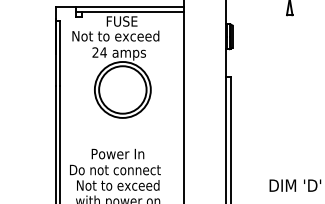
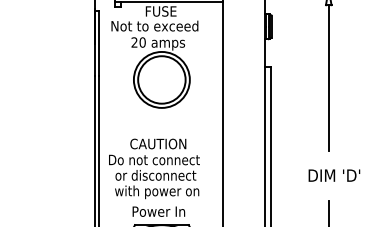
text: (103, 52) -> (142, 42), 24 -> 20
line: (289, 87) -> (328, 77), added
text: (119, 153) -> (158, 143), Power In -> CAUTION
text: (117, 185) -> (156, 175), Not to exceed -> or disconnect

